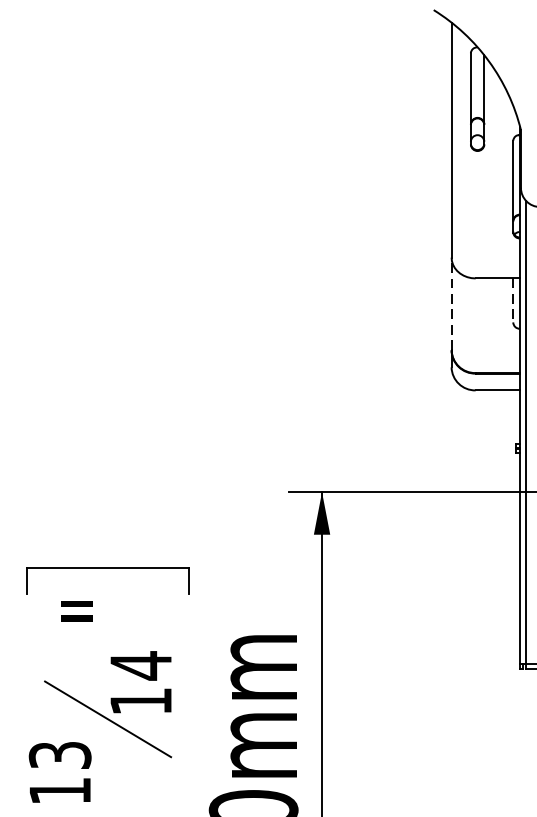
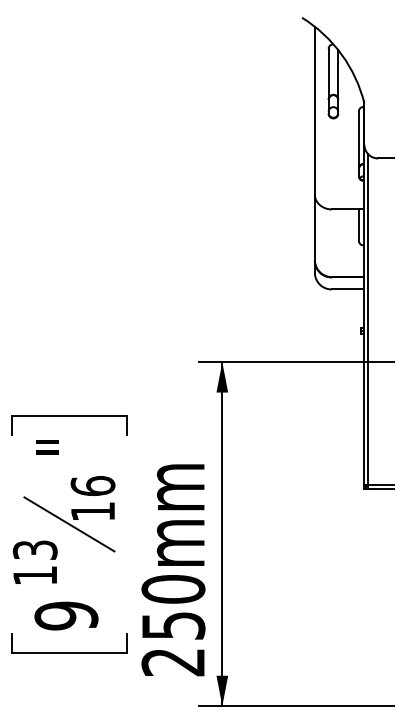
line: (512, 300) -> (358, 225), dashed -> solid
line: (451, 303) -> (314, 227), dashed -> solid
text: (140, 664) -> (92, 485), 14 -> 16

